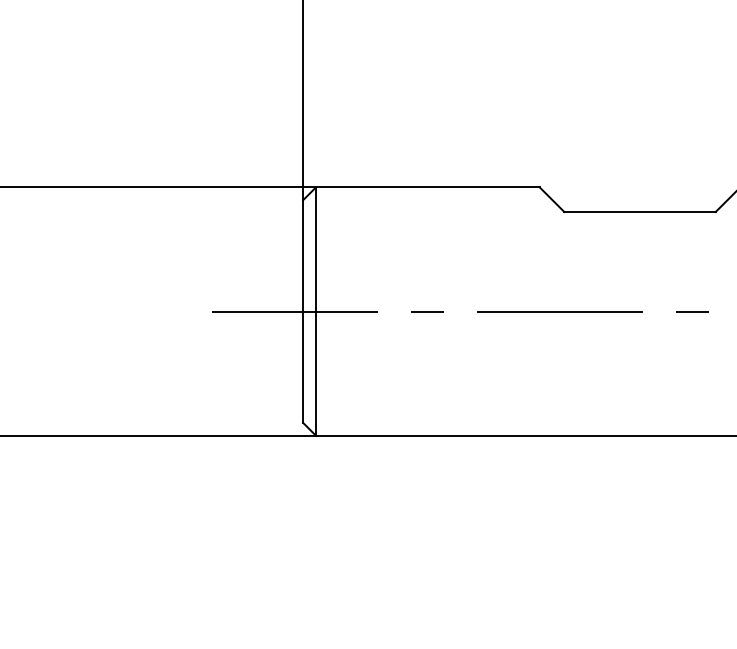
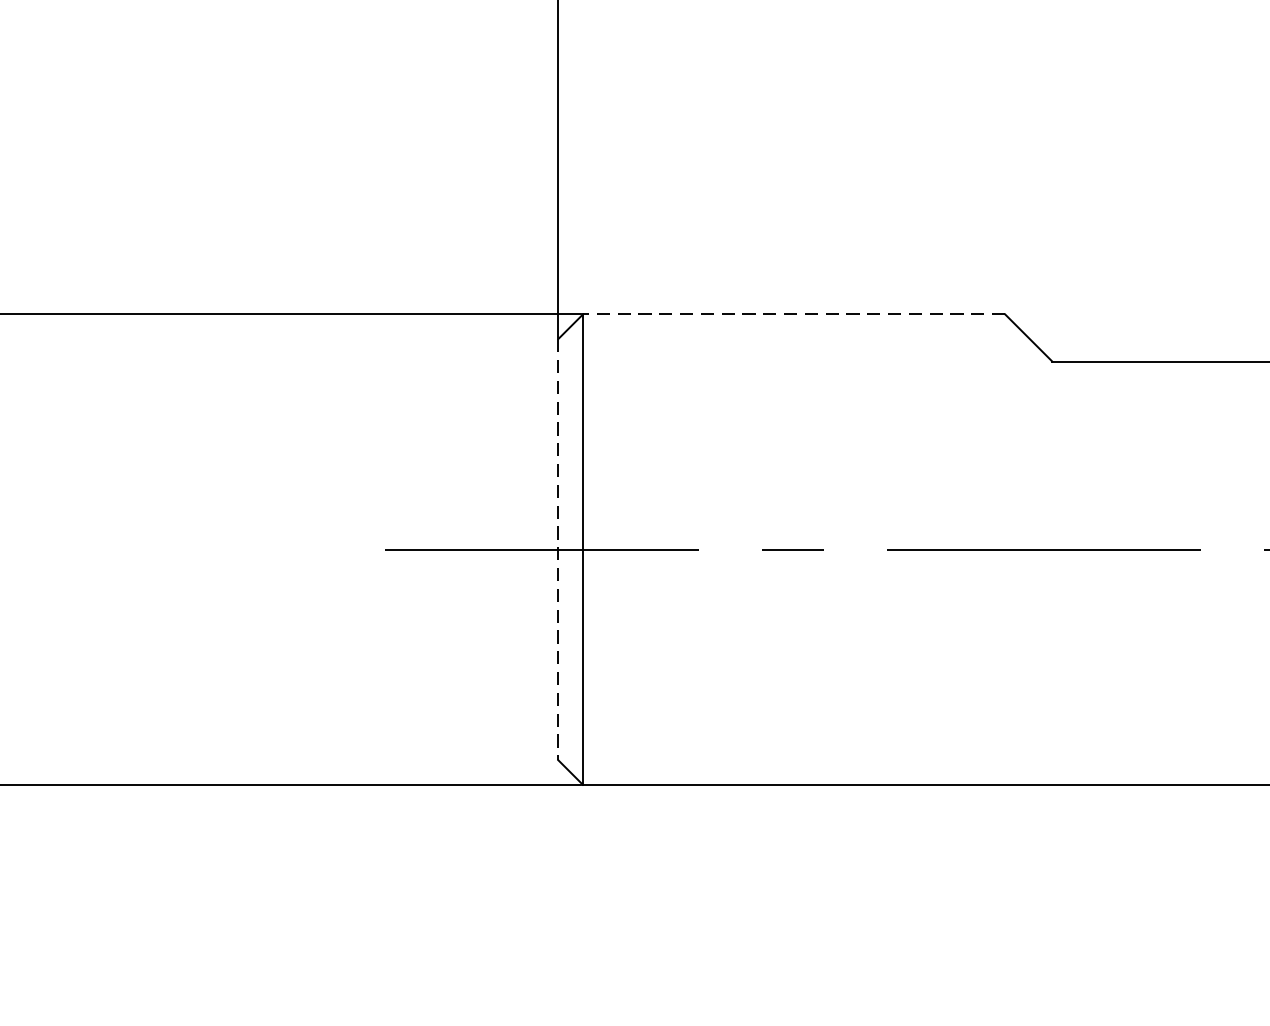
line: (427, 187) -> (793, 315), solid -> dashed
line: (303, 312) -> (558, 551), solid -> dashed

